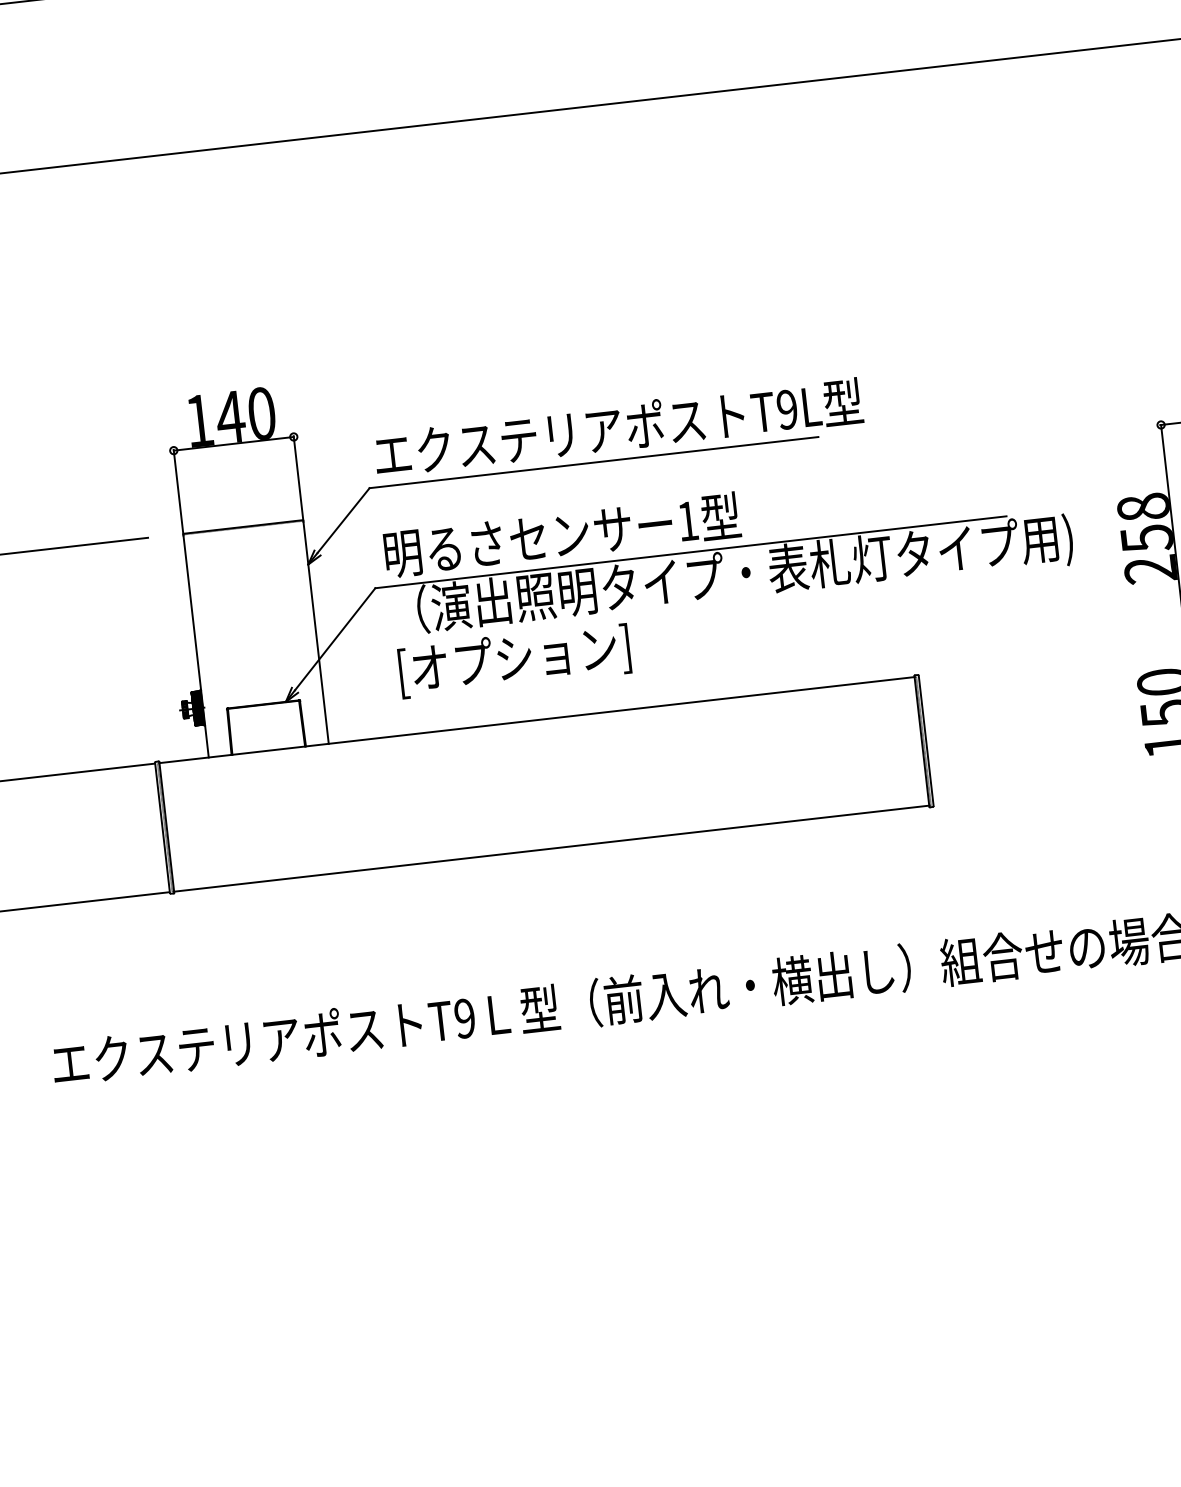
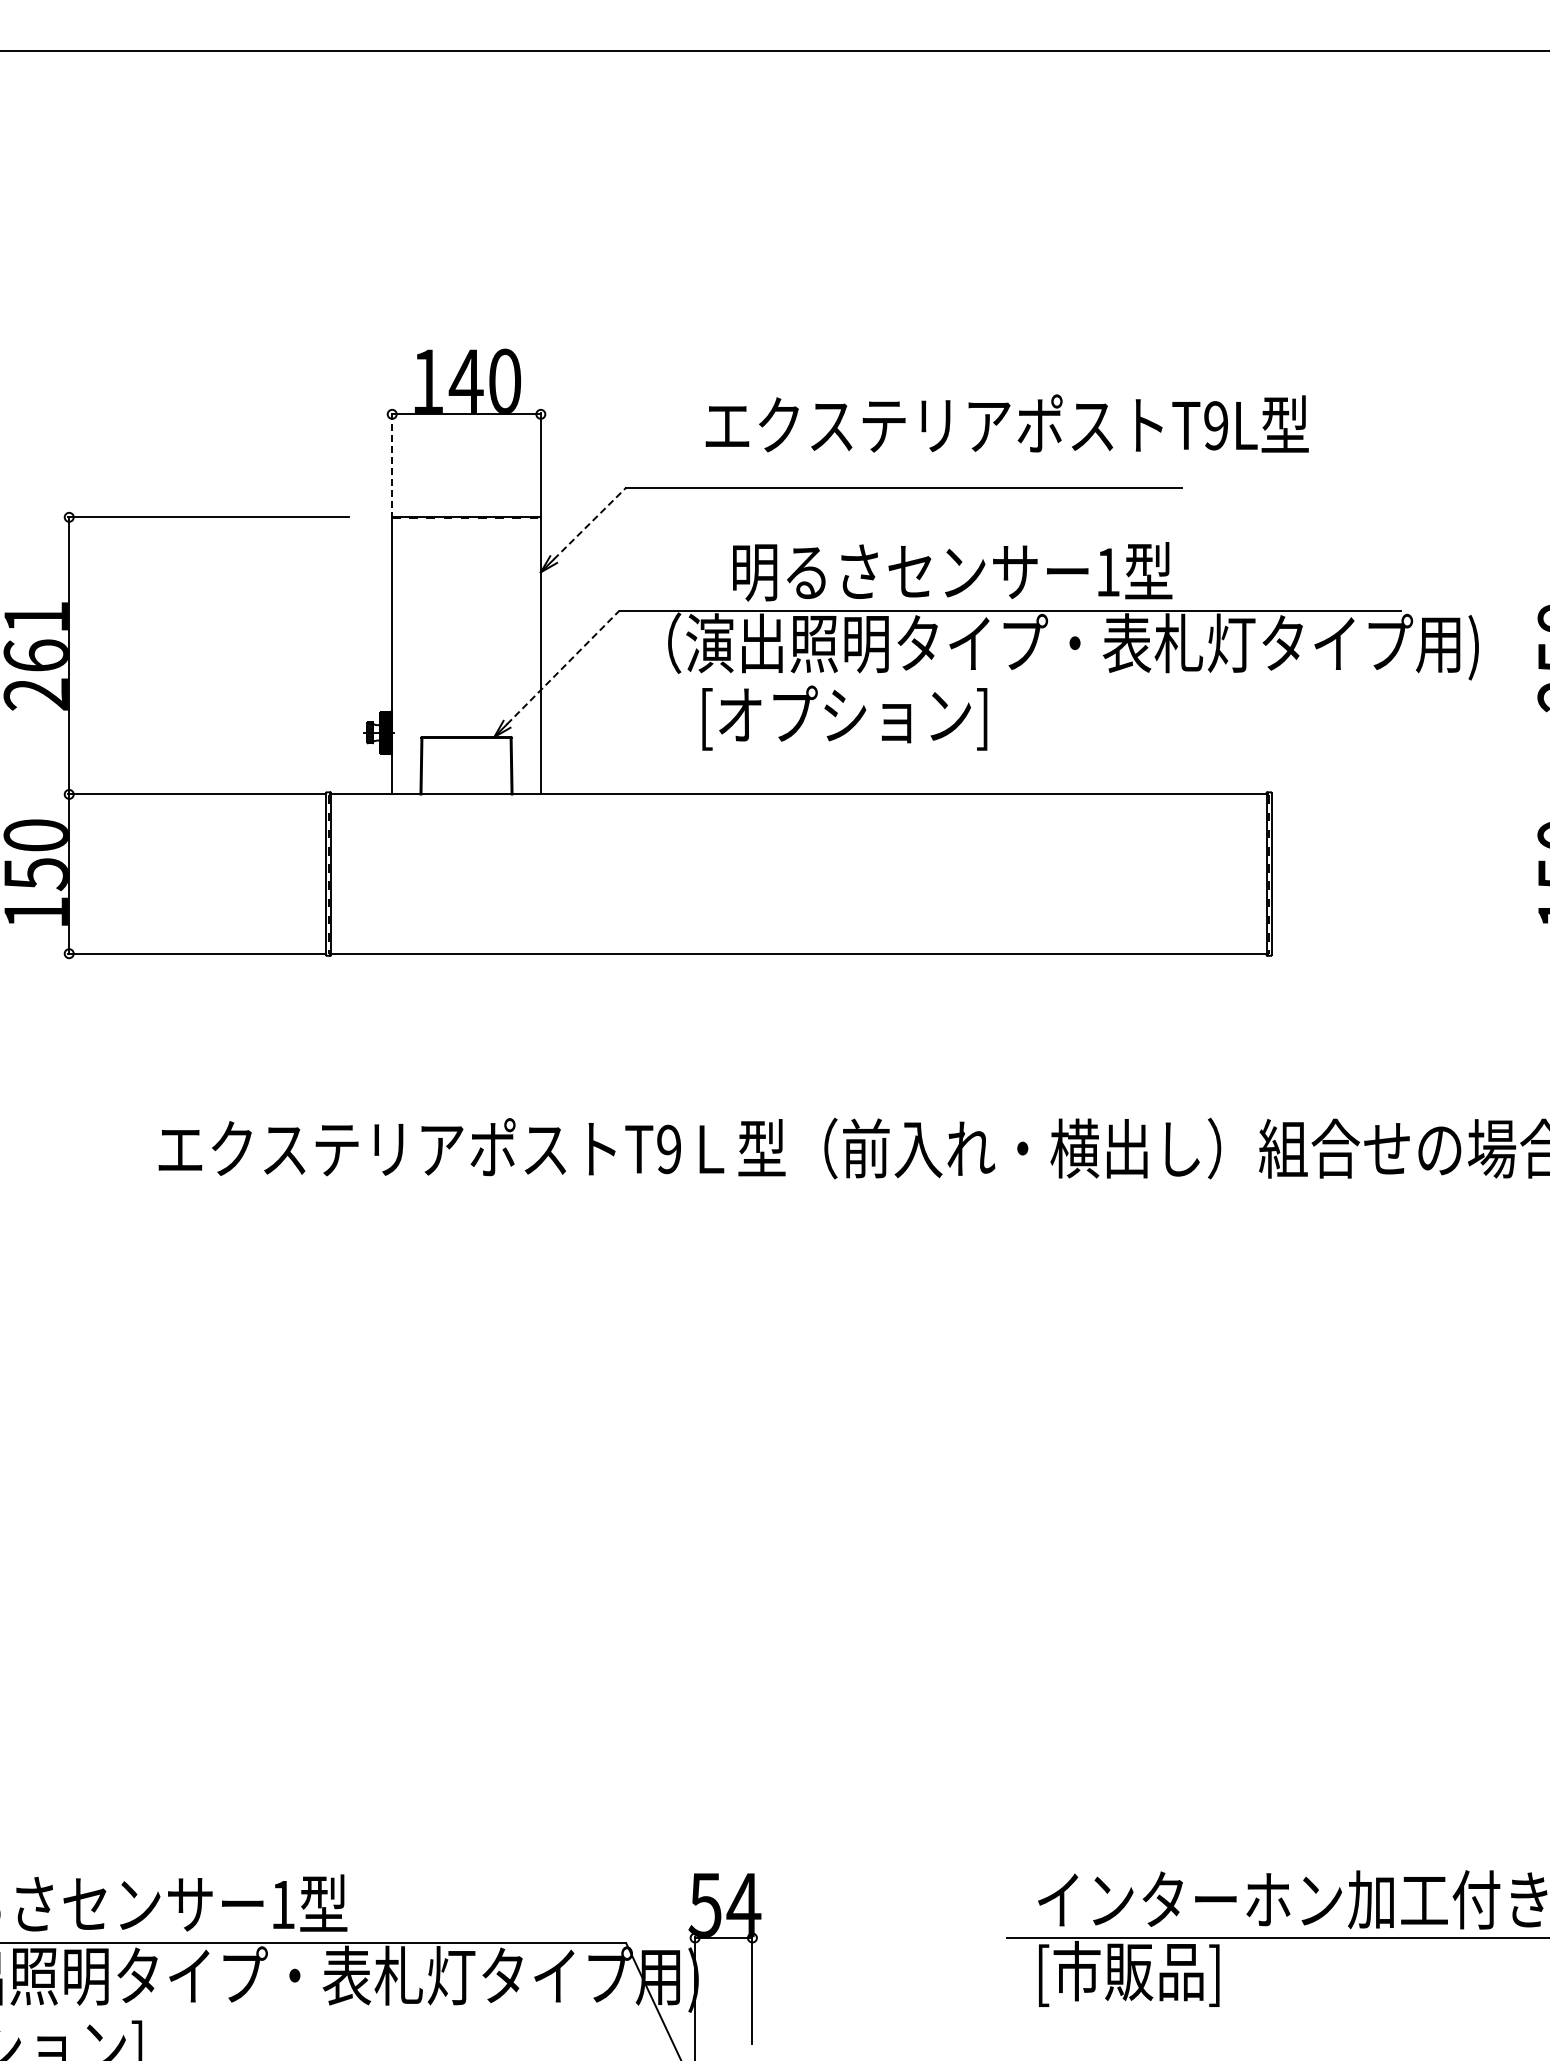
text: (617, 427) -> (1006, 423), moved
line: (178, 491) -> (392, 465), solid -> dashed
line: (343, 520) -> (590, 523), solid -> dashed
text: (562, 534) -> (952, 571), moved
line: (335, 639) -> (563, 667), solid -> dashed
text: (514, 659) -> (844, 717), moved

